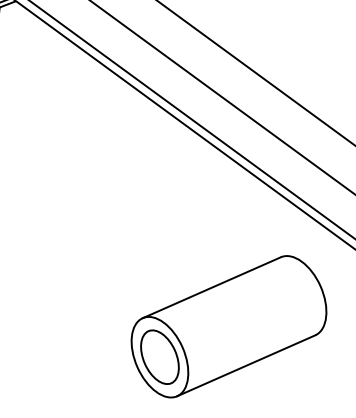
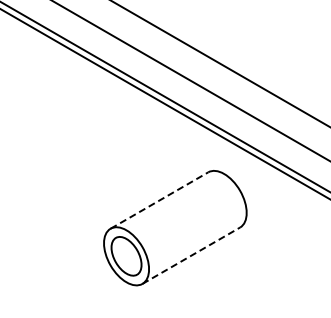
line: (211, 287) -> (159, 200), solid -> dashed
line: (246, 365) -> (191, 255), solid -> dashed

